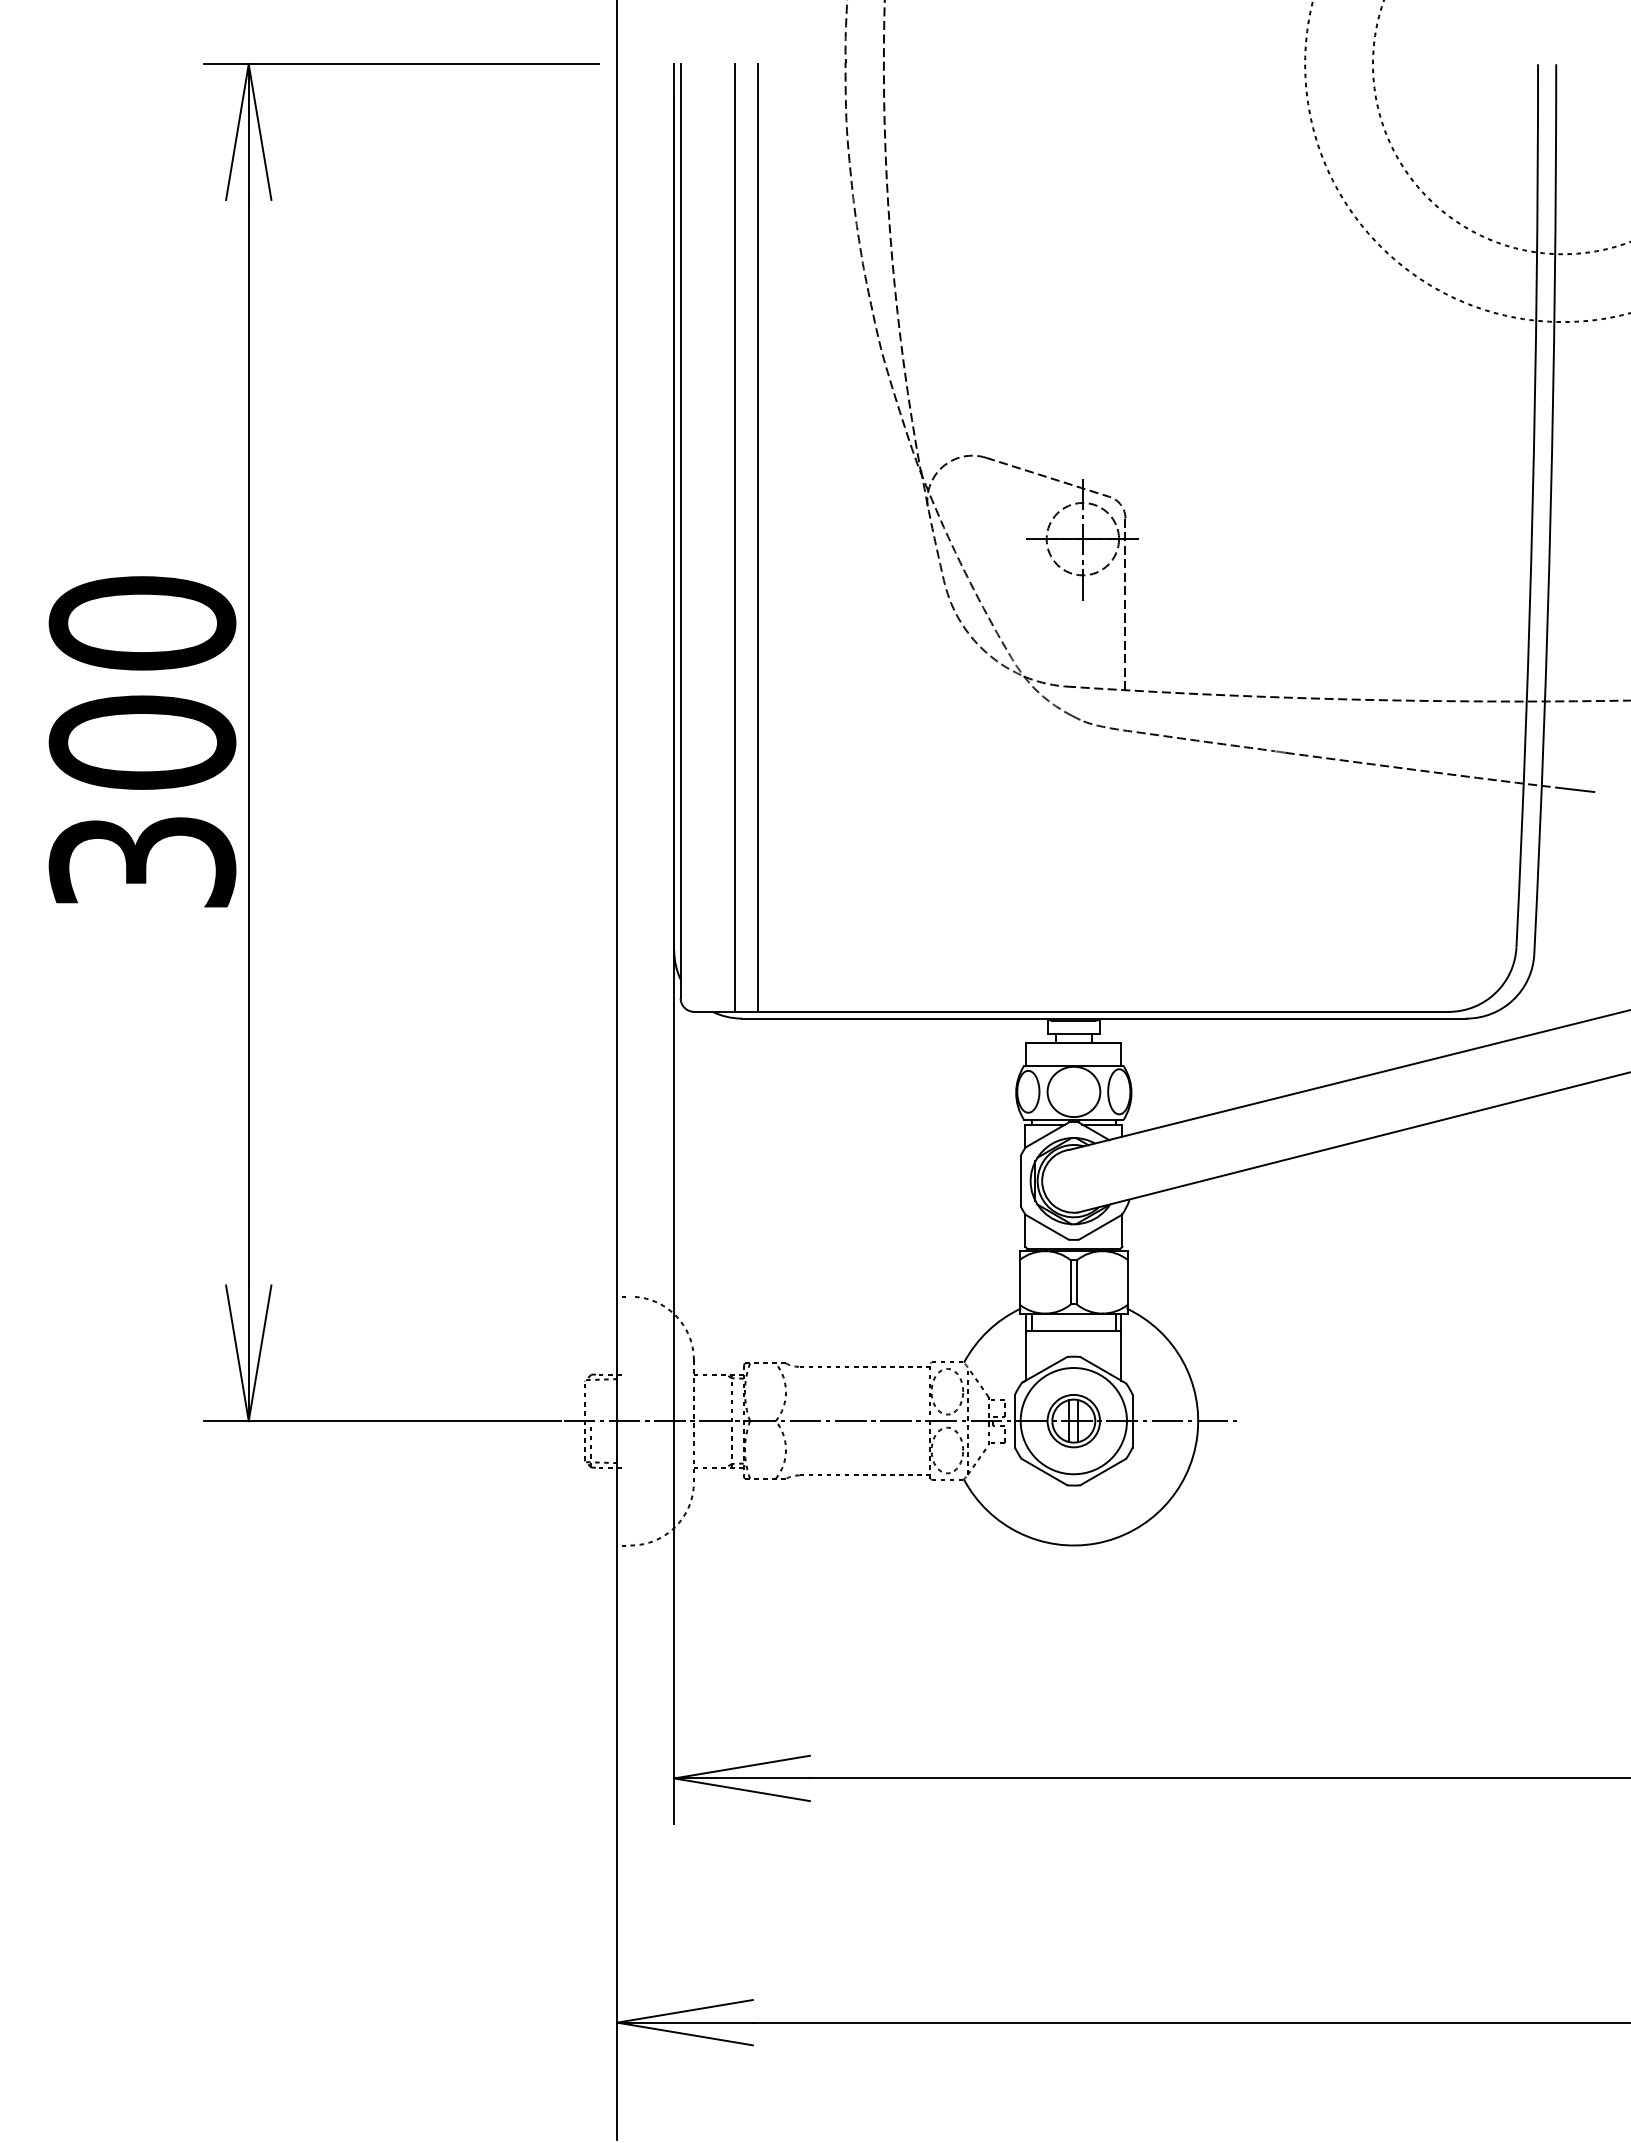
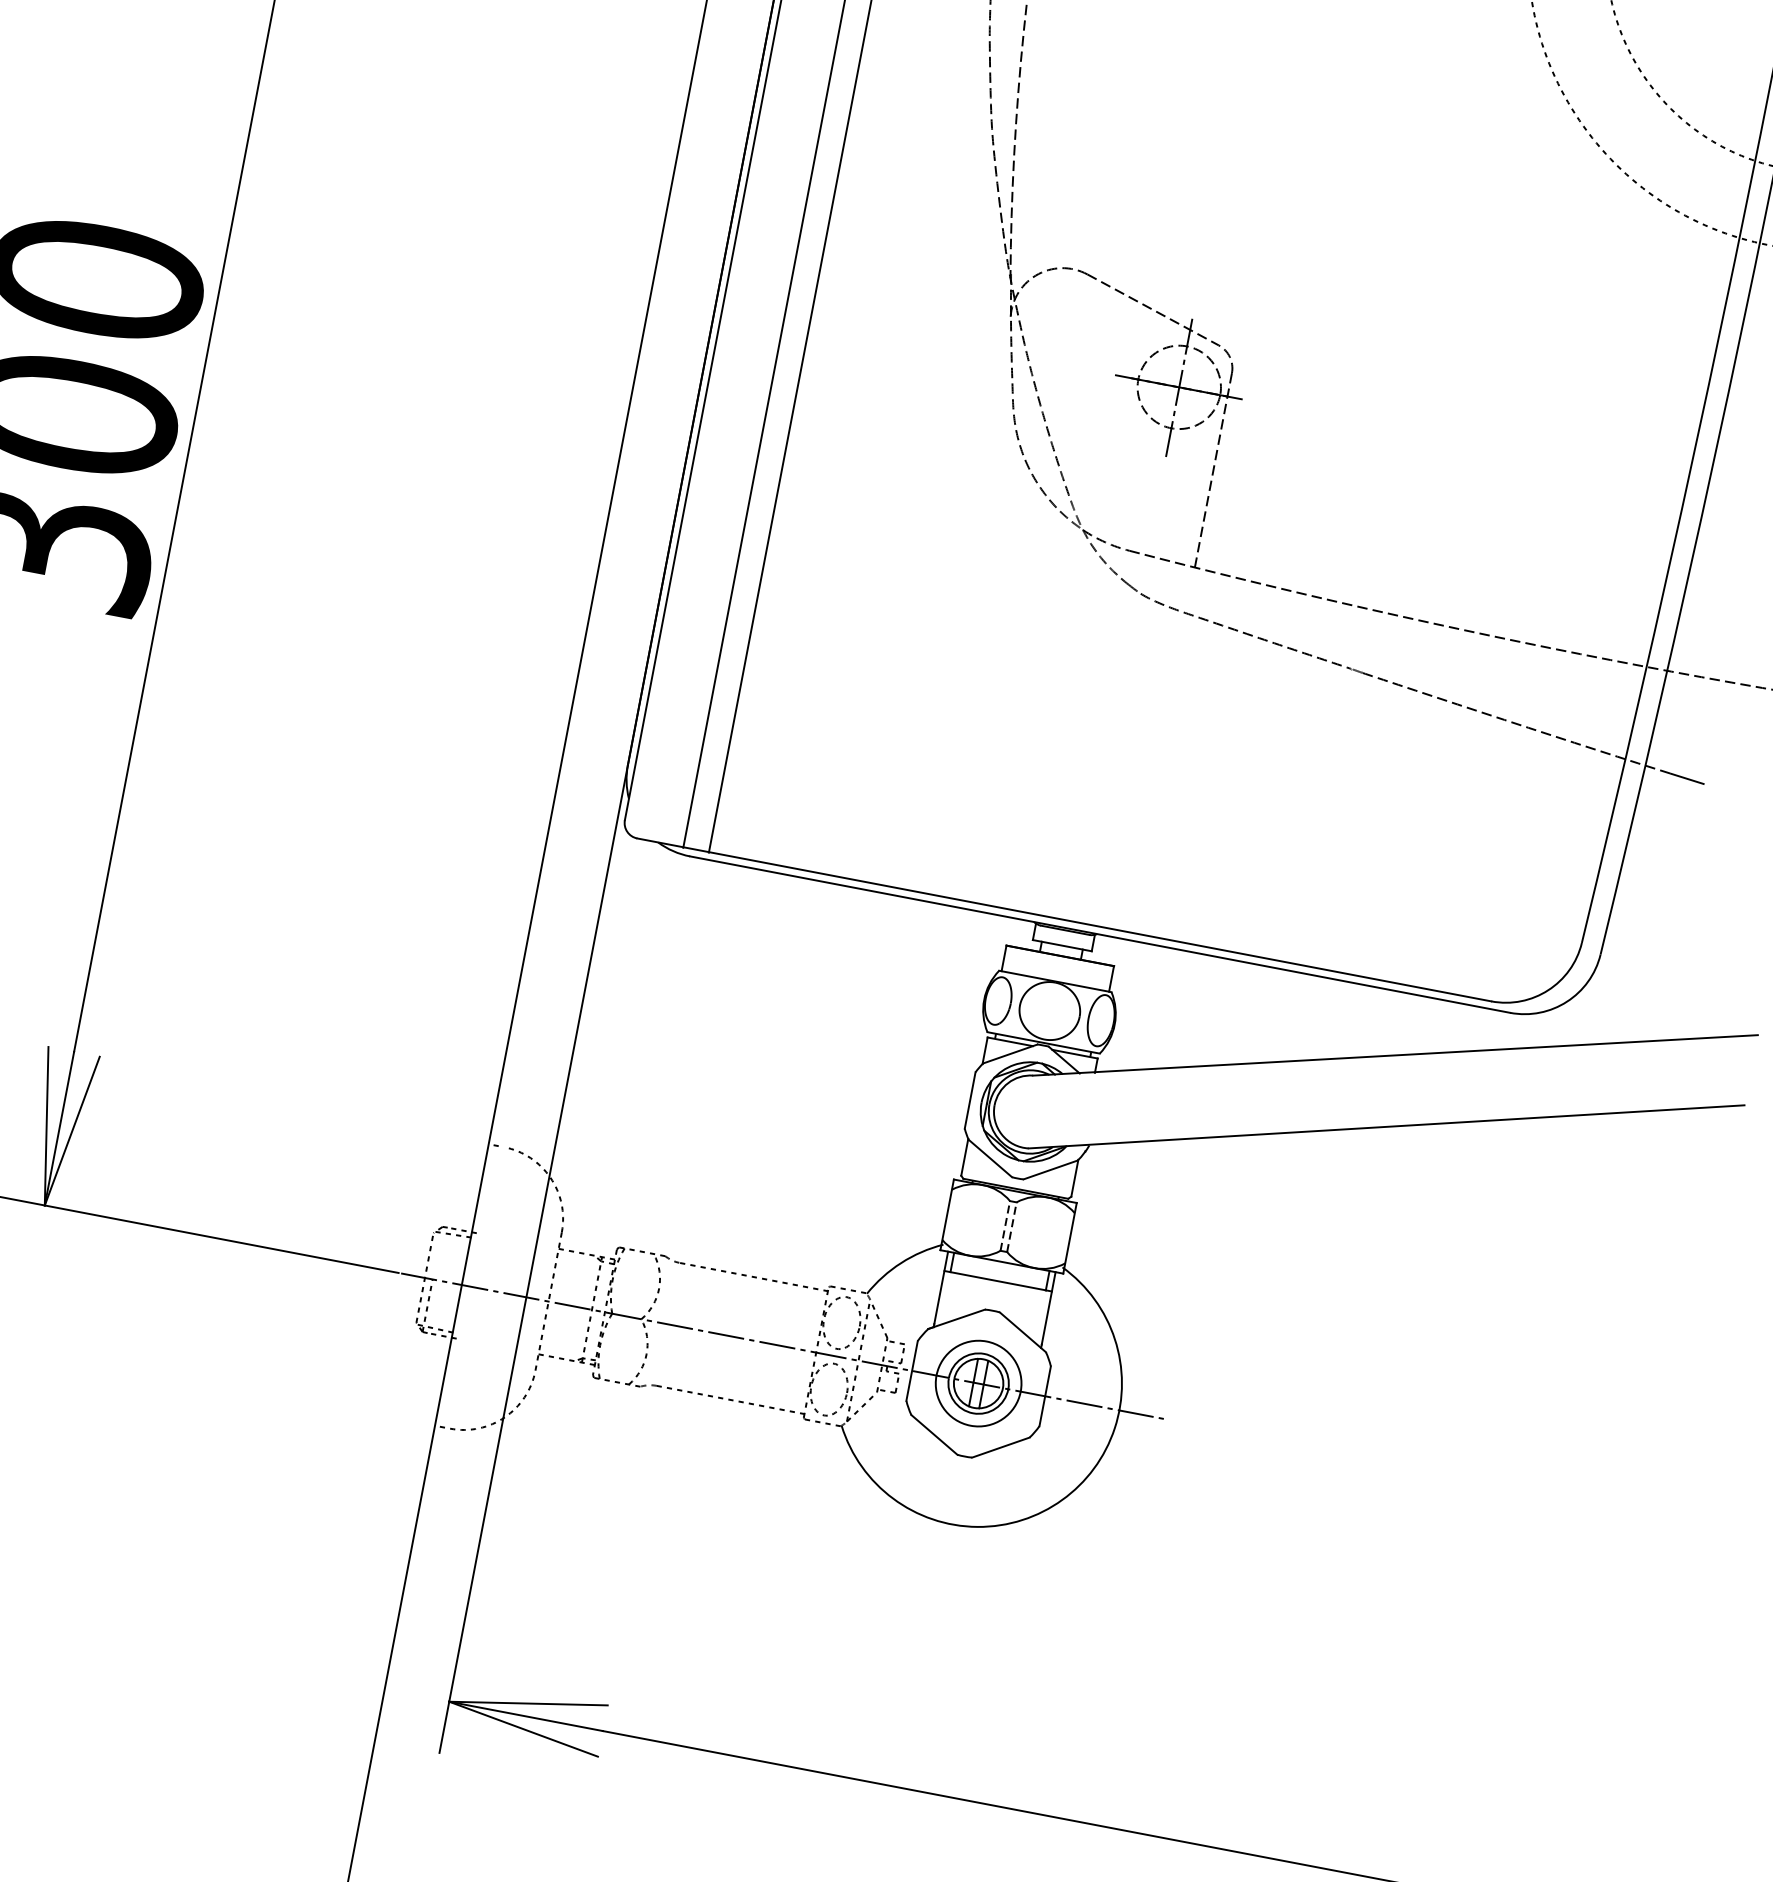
line: (1070, 1282) -> (1004, 1225), solid -> dashed
line: (1076, 1282) -> (1011, 1227), solid -> dashed
circle: (1073, 1420) -> (978, 1382), size x0.7

